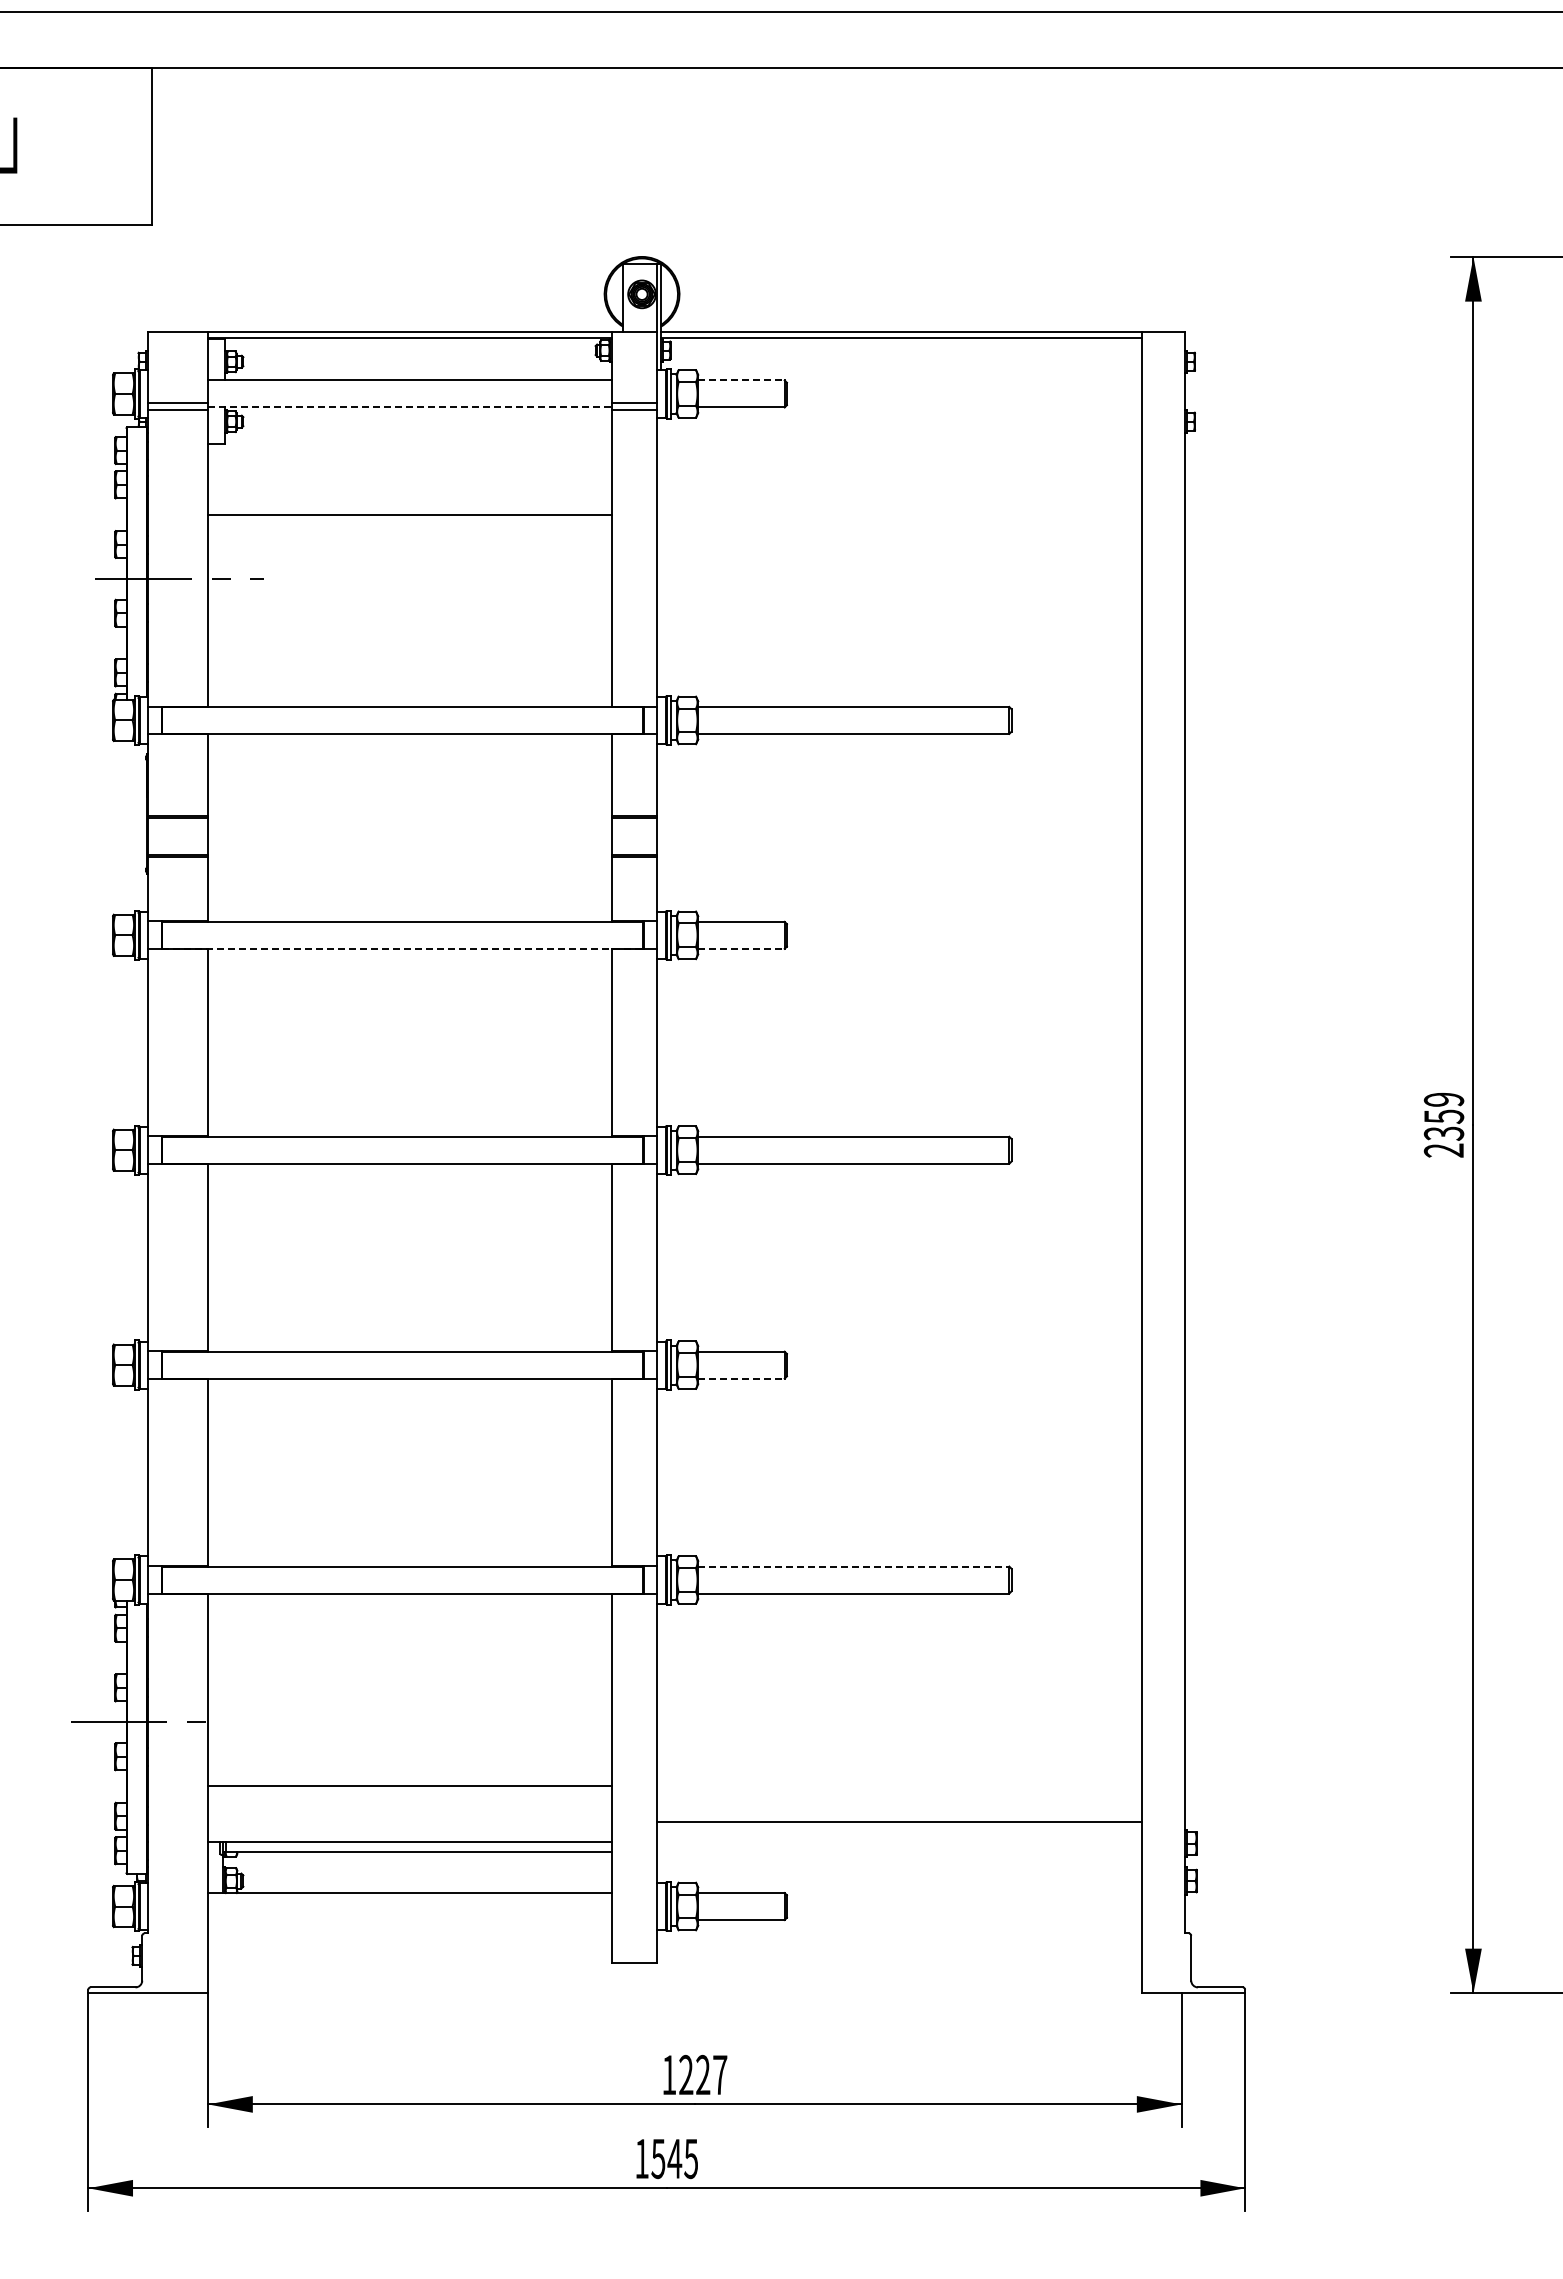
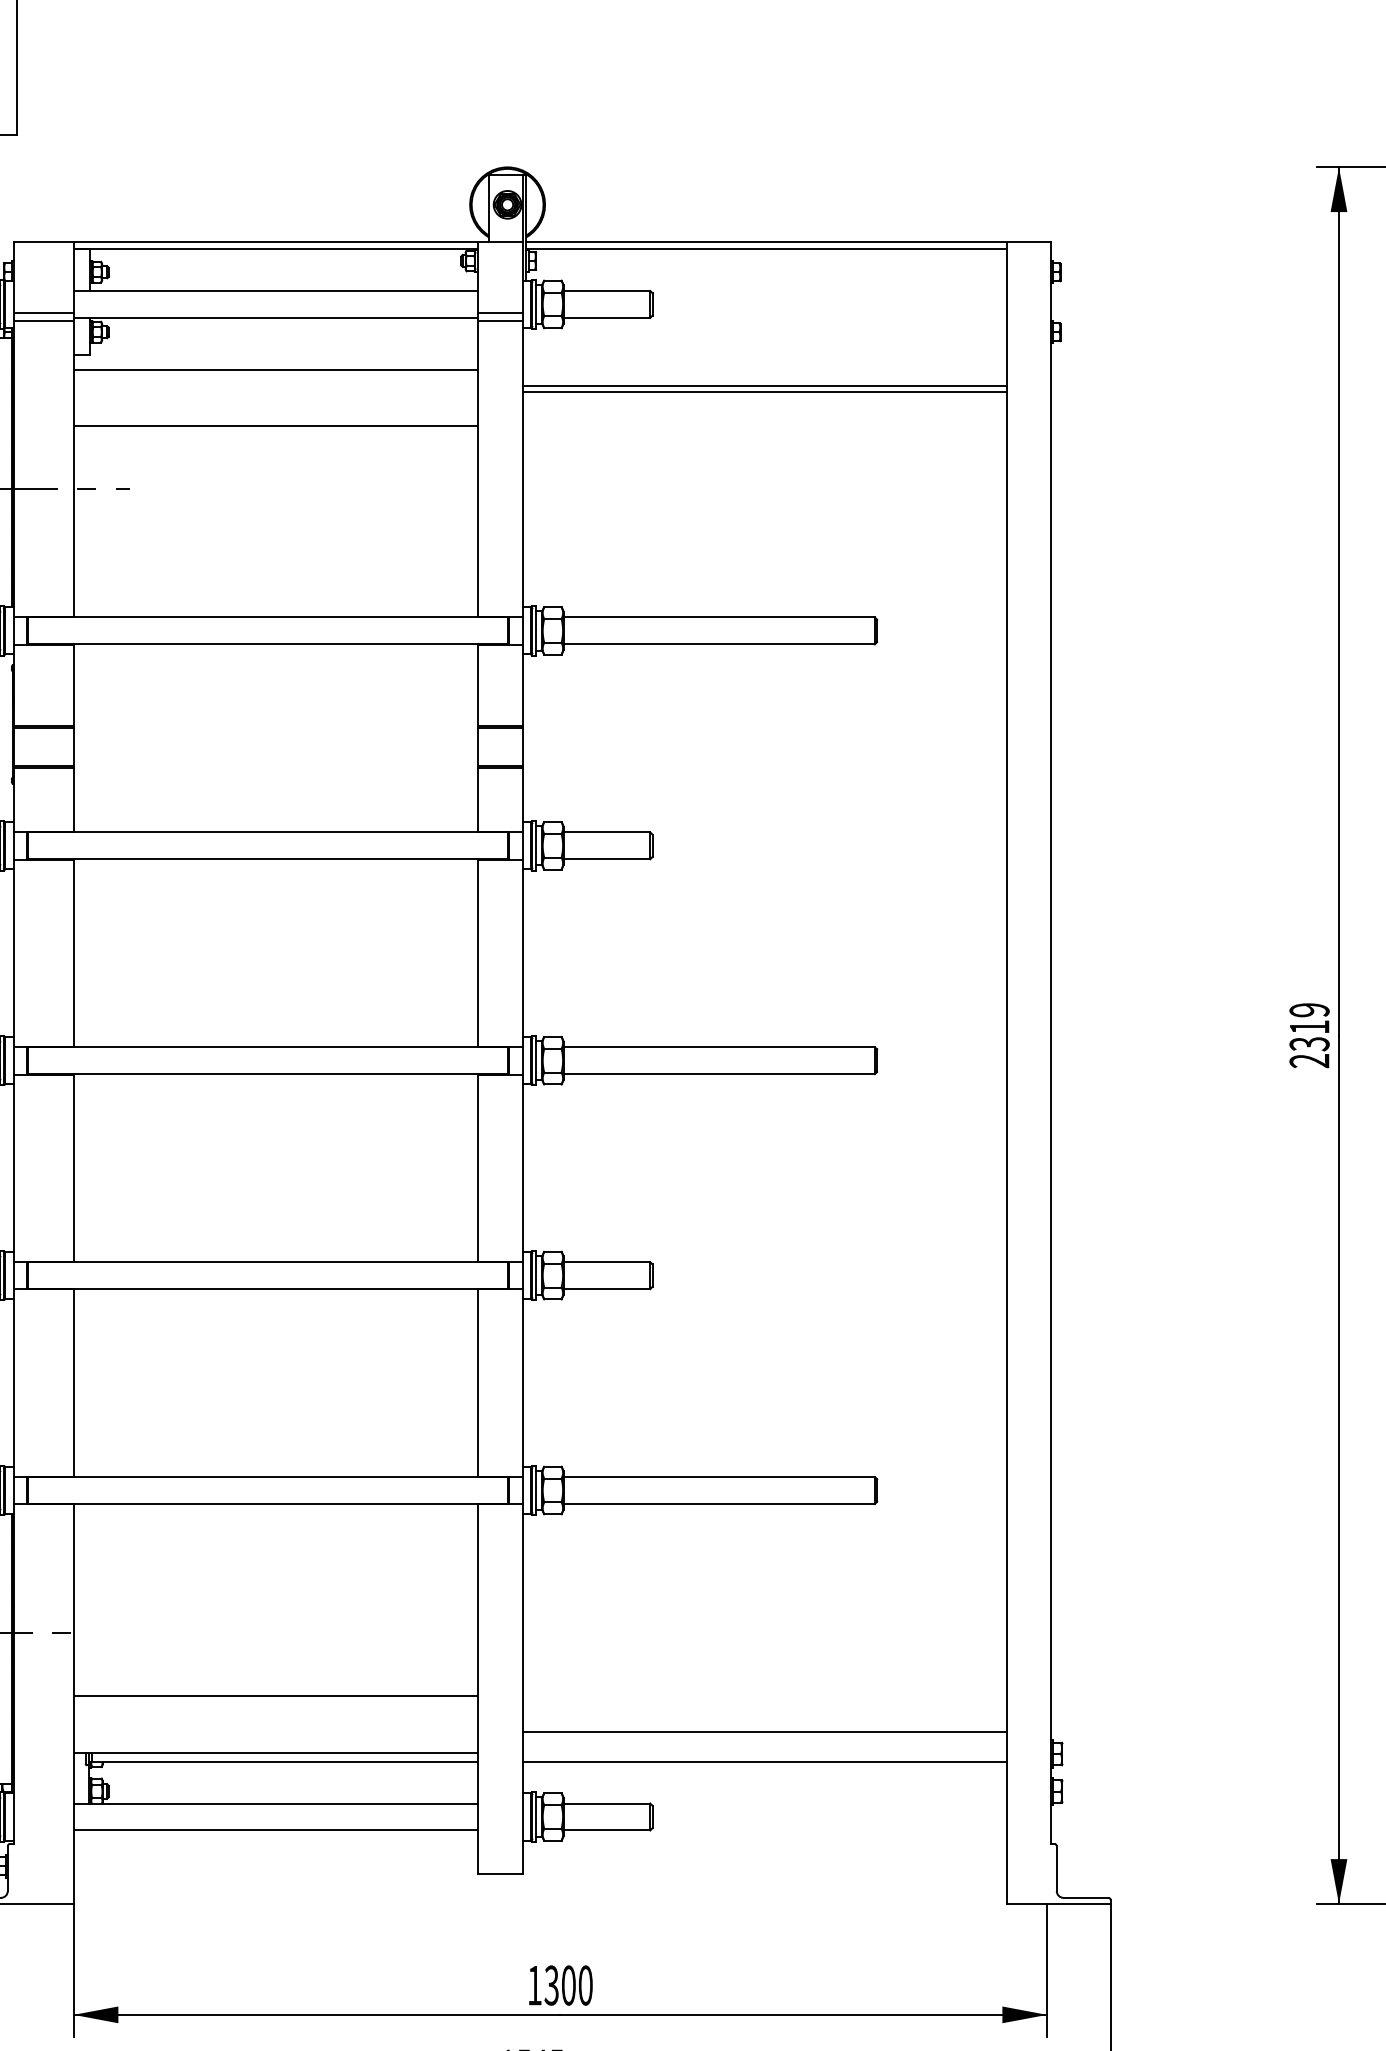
line: (741, 380) -> (607, 290), dashed -> solid
line: (410, 407) -> (276, 317), dashed -> solid
line: (410, 459) -> (276, 369), added
line: (899, 475) -> (765, 385), added
line: (899, 481) -> (765, 391), added
line: (403, 948) -> (269, 858), dashed -> solid
line: (741, 948) -> (607, 858), dashed -> solid
text: (1444, 1116) -> (1310, 1026), 2359 -> 2319
line: (741, 1378) -> (607, 1288), dashed -> solid
line: (853, 1566) -> (719, 1476), dashed -> solid
line: (899, 1851) -> (765, 1761), added
line: (410, 1920) -> (276, 1830), added
text: (703, 2074) -> (569, 1984), 1227 -> 1300

